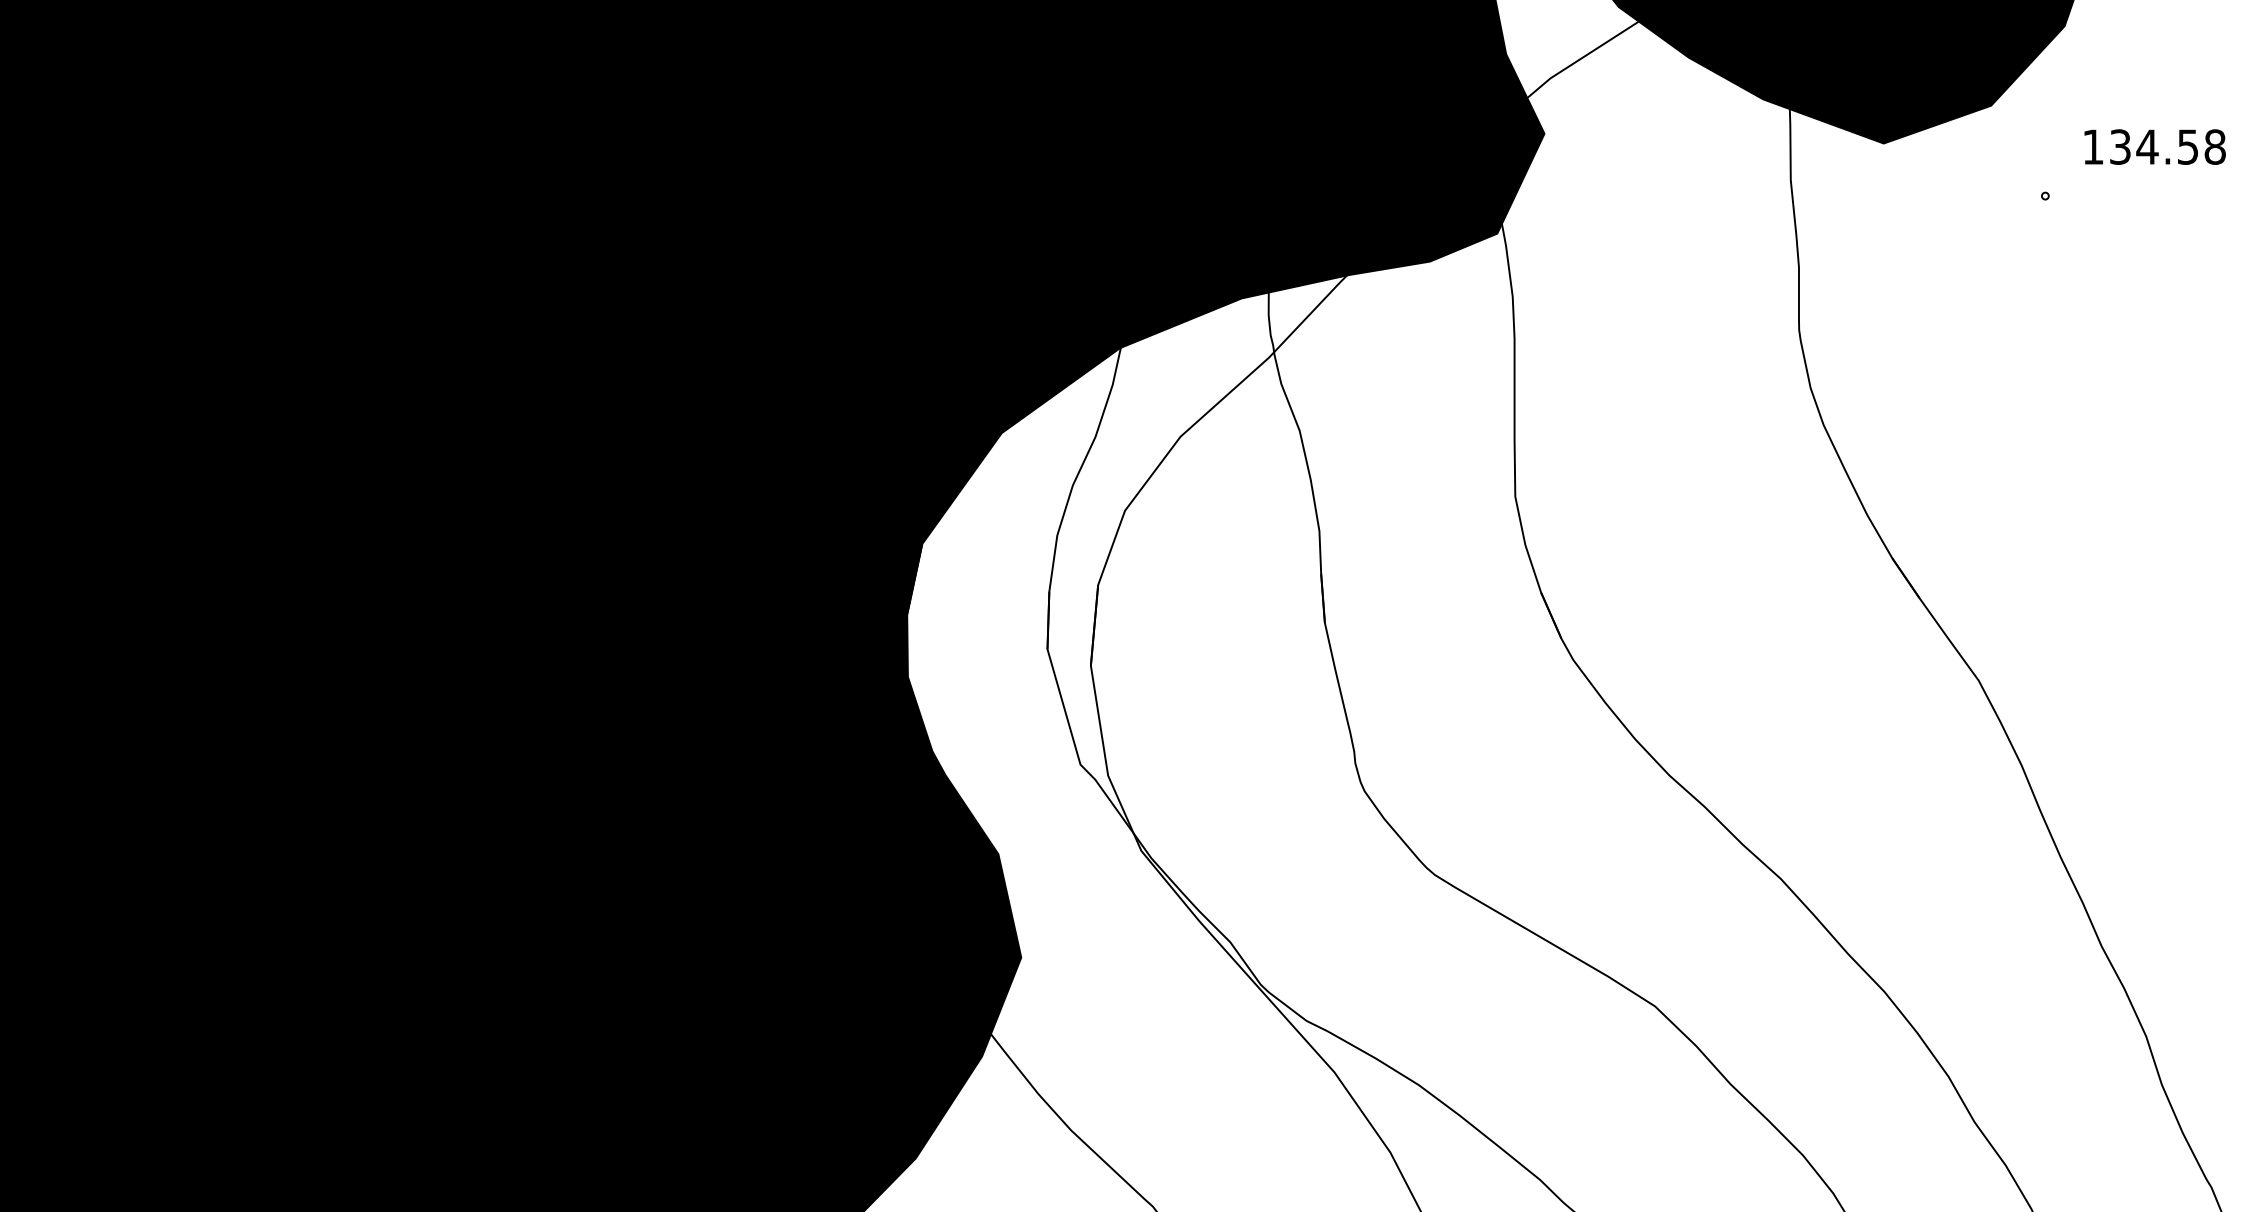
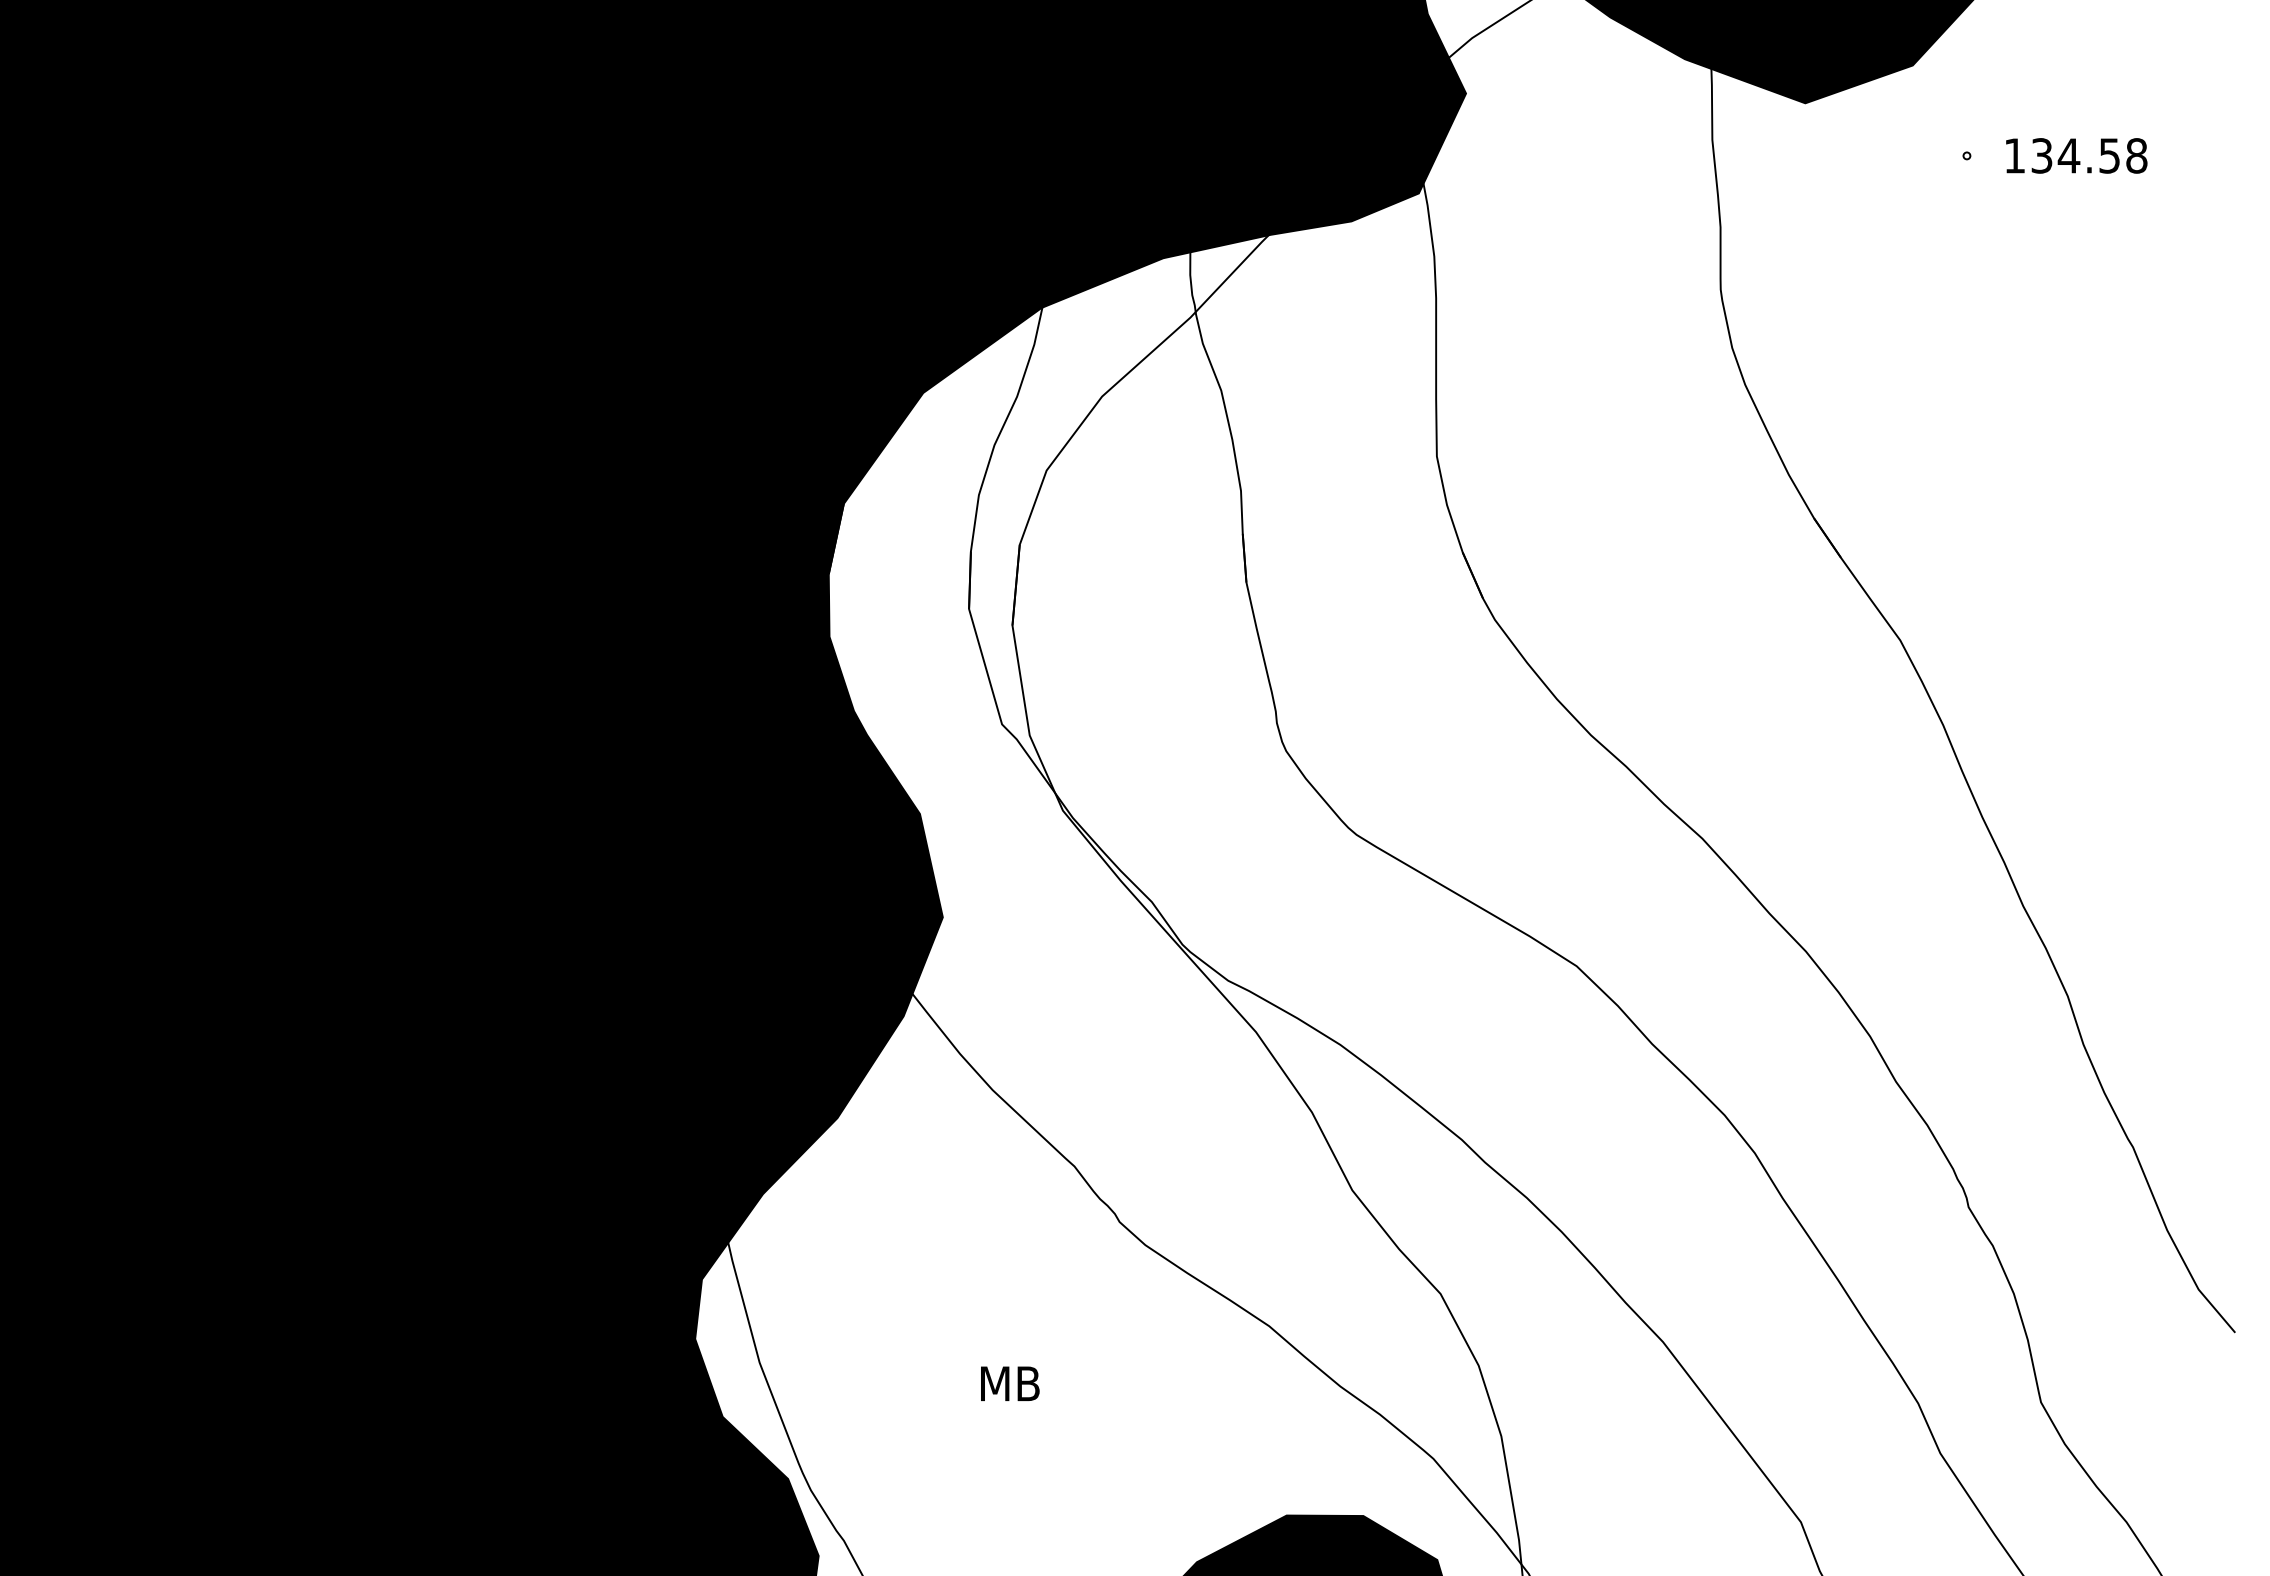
text: (2154, 146) -> (2076, 155), moved

